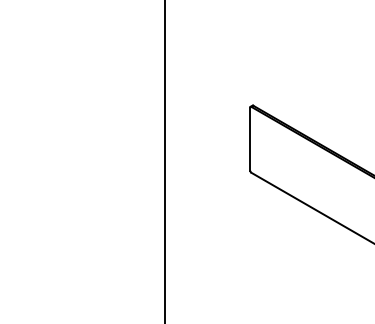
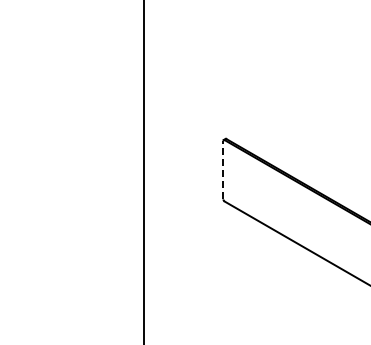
line: (250, 138) -> (223, 169), solid -> dashed

